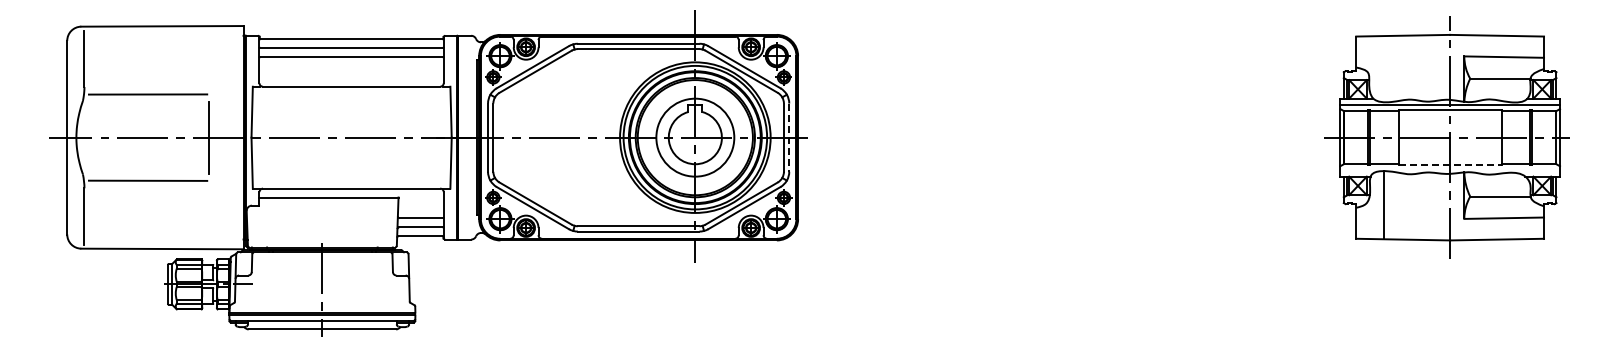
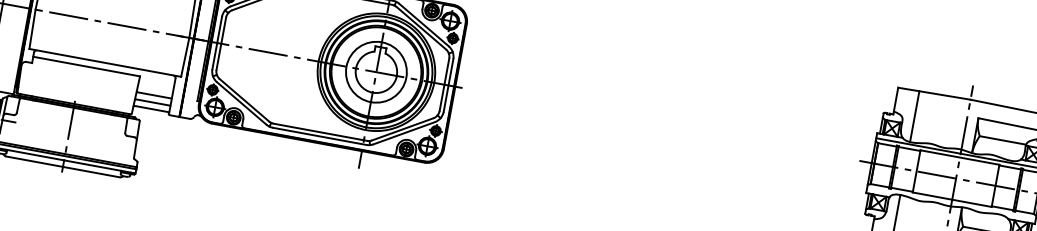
line: (1383, 69) -> (914, 116), added
line: (789, 138) -> (448, 86), dashed -> solid
line: (1450, 165) -> (952, 200), dashed -> solid

